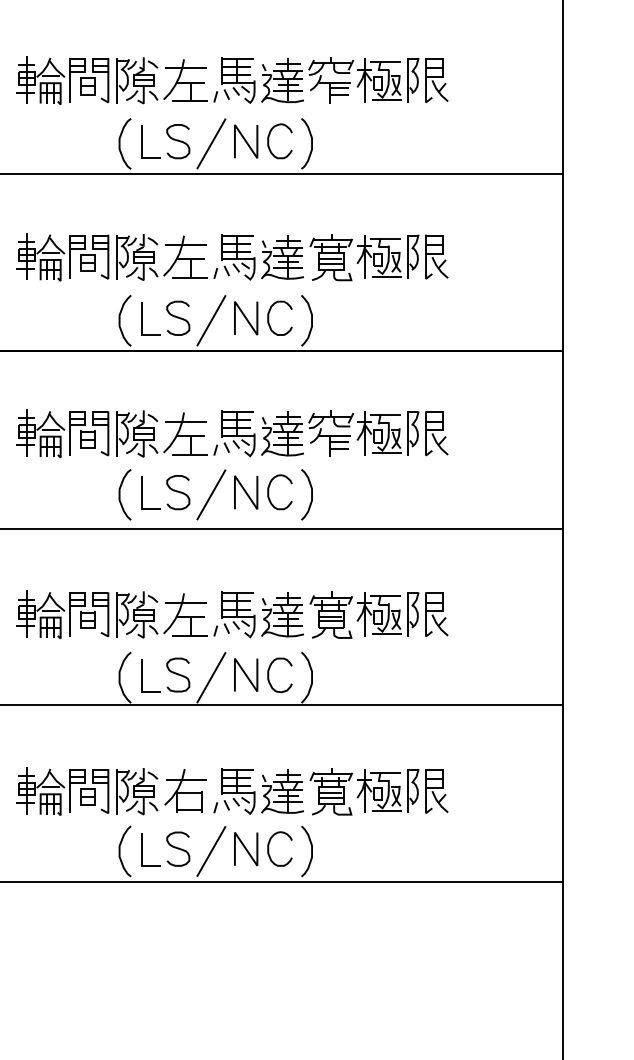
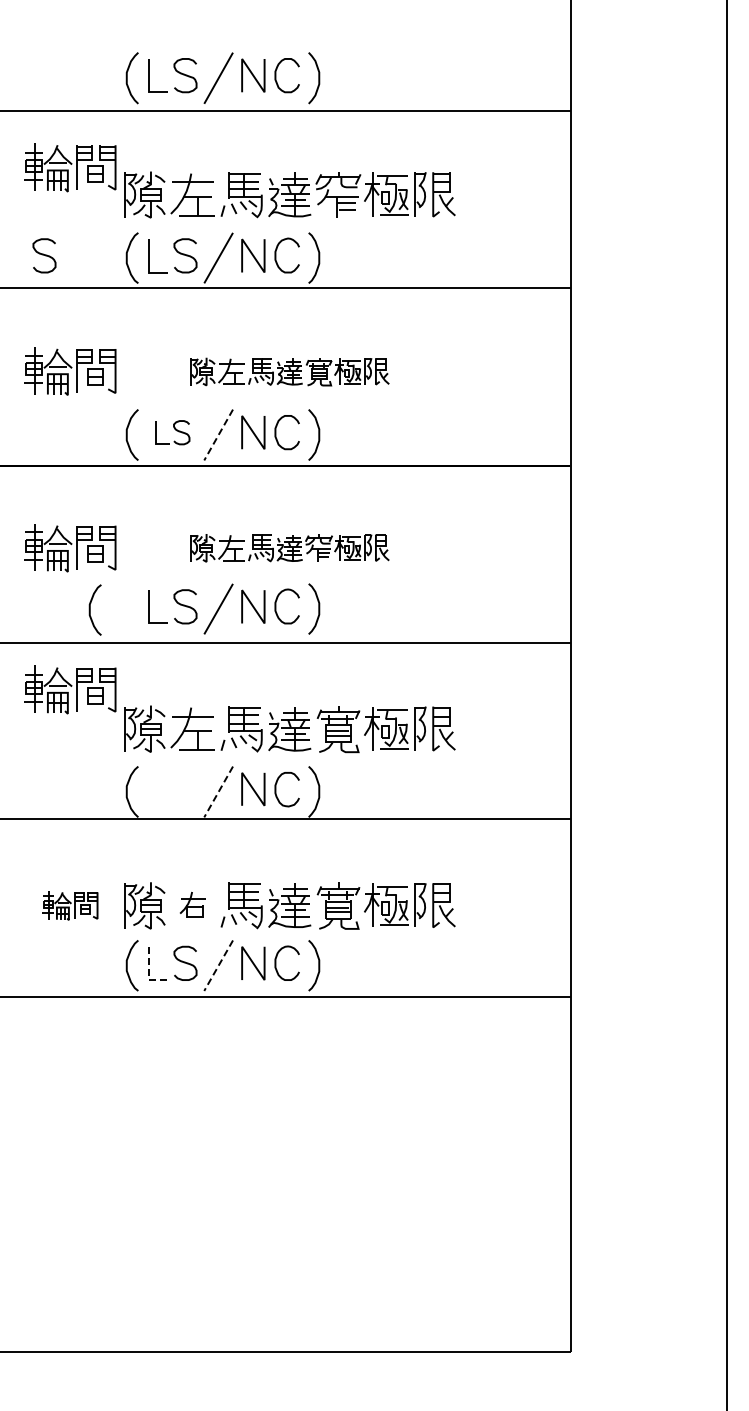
part: (63, 80) -> (70, 167), moved
curve: (37, 141) -> (44, 255), added
part: (282, 257) -> (289, 371), size x0.6
part: (165, 318) -> (172, 432), size x0.7
line: (211, 321) -> (218, 435), solid -> dashed
part: (282, 433) -> (289, 547), size x0.6
curve: (120, 494) -> (90, 609), moved
part: (63, 614) -> (70, 689), moved
part: (165, 675) -> (172, 789), removed
line: (211, 678) -> (218, 792), solid -> dashed
part: (185, 790) -> (192, 904), size x0.6
part: (63, 791) -> (70, 905), size x0.6
line: (211, 852) -> (218, 966), solid -> dashed
line: (142, 859) -> (149, 973), solid -> dashed

